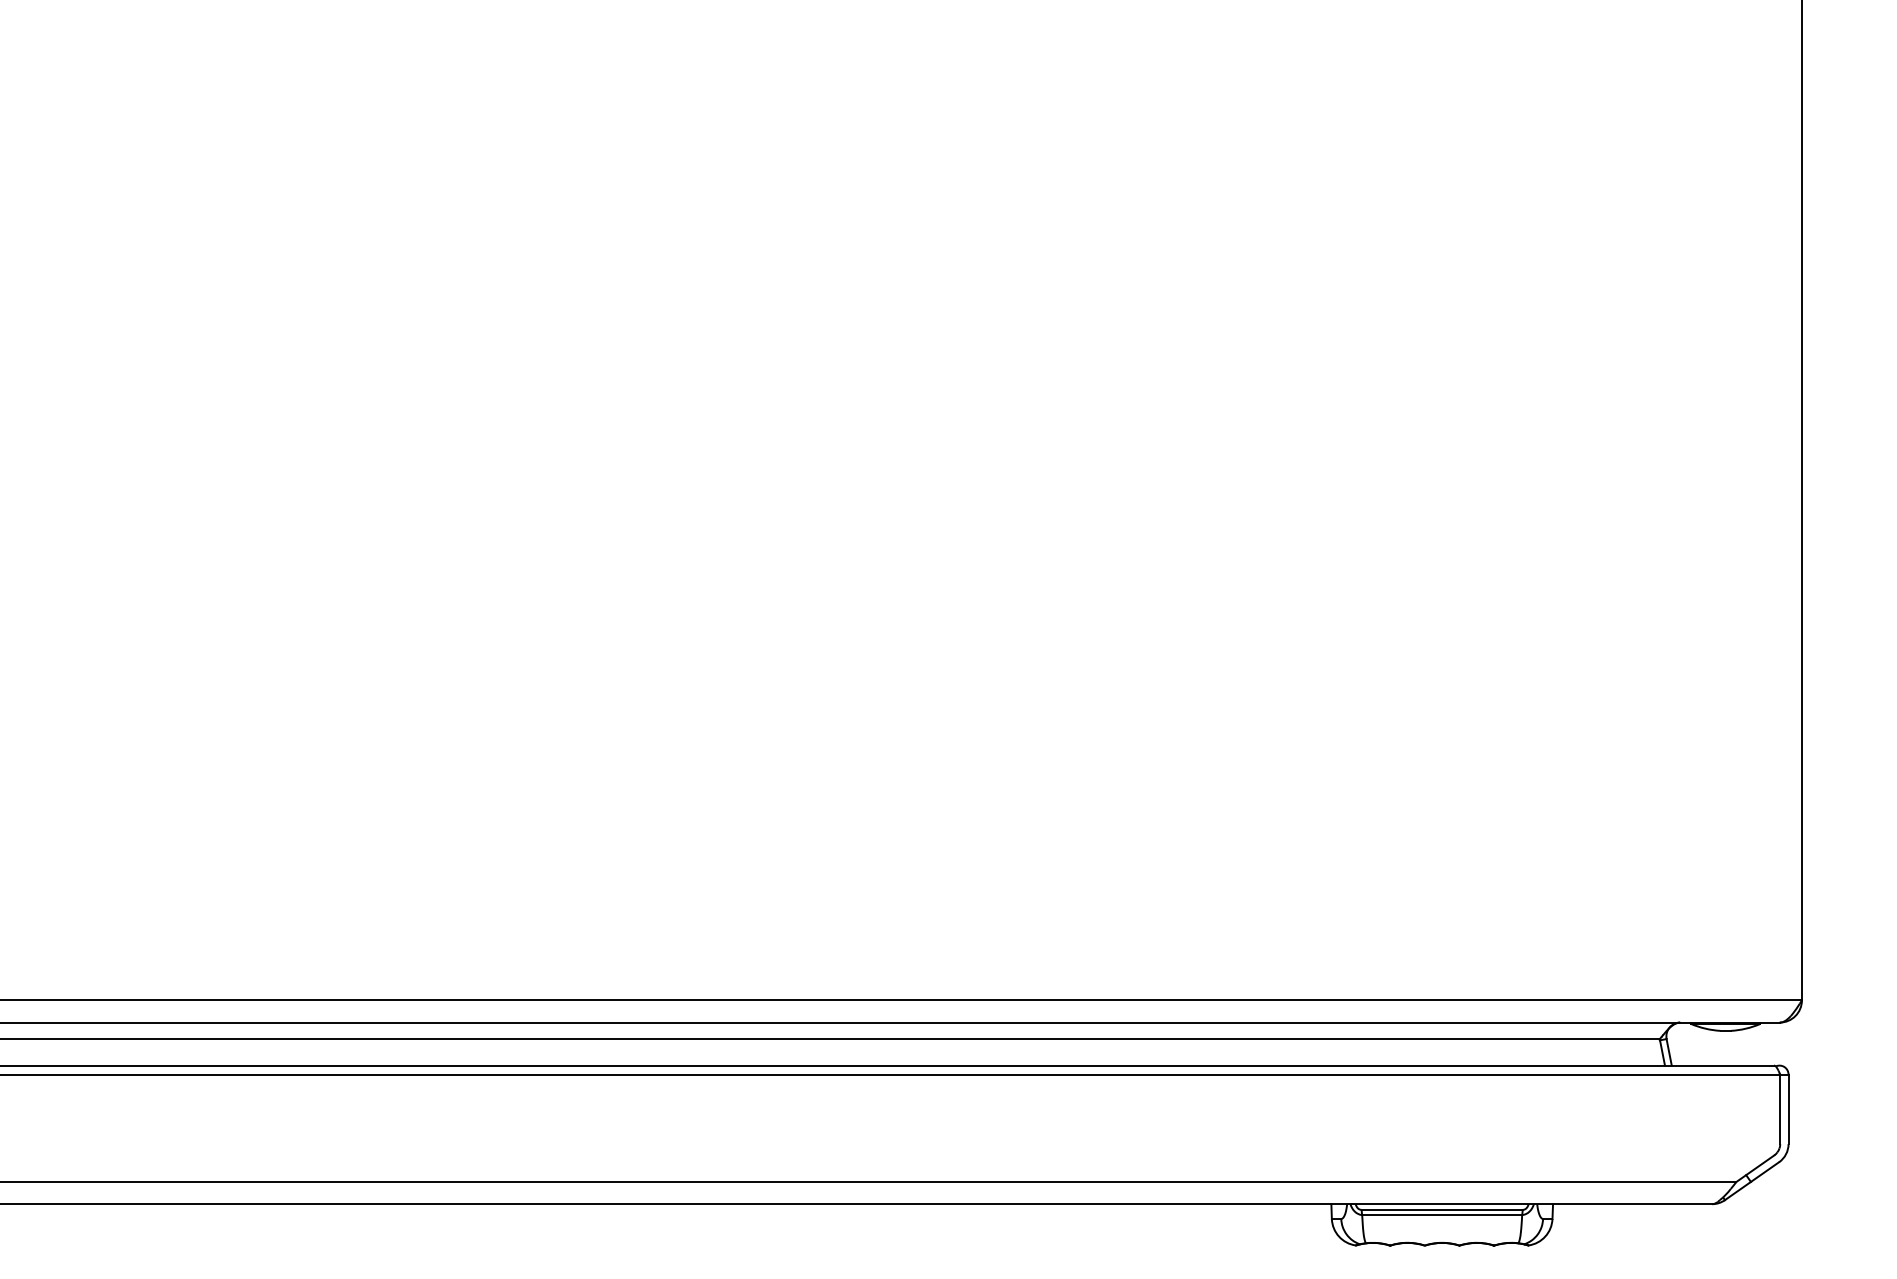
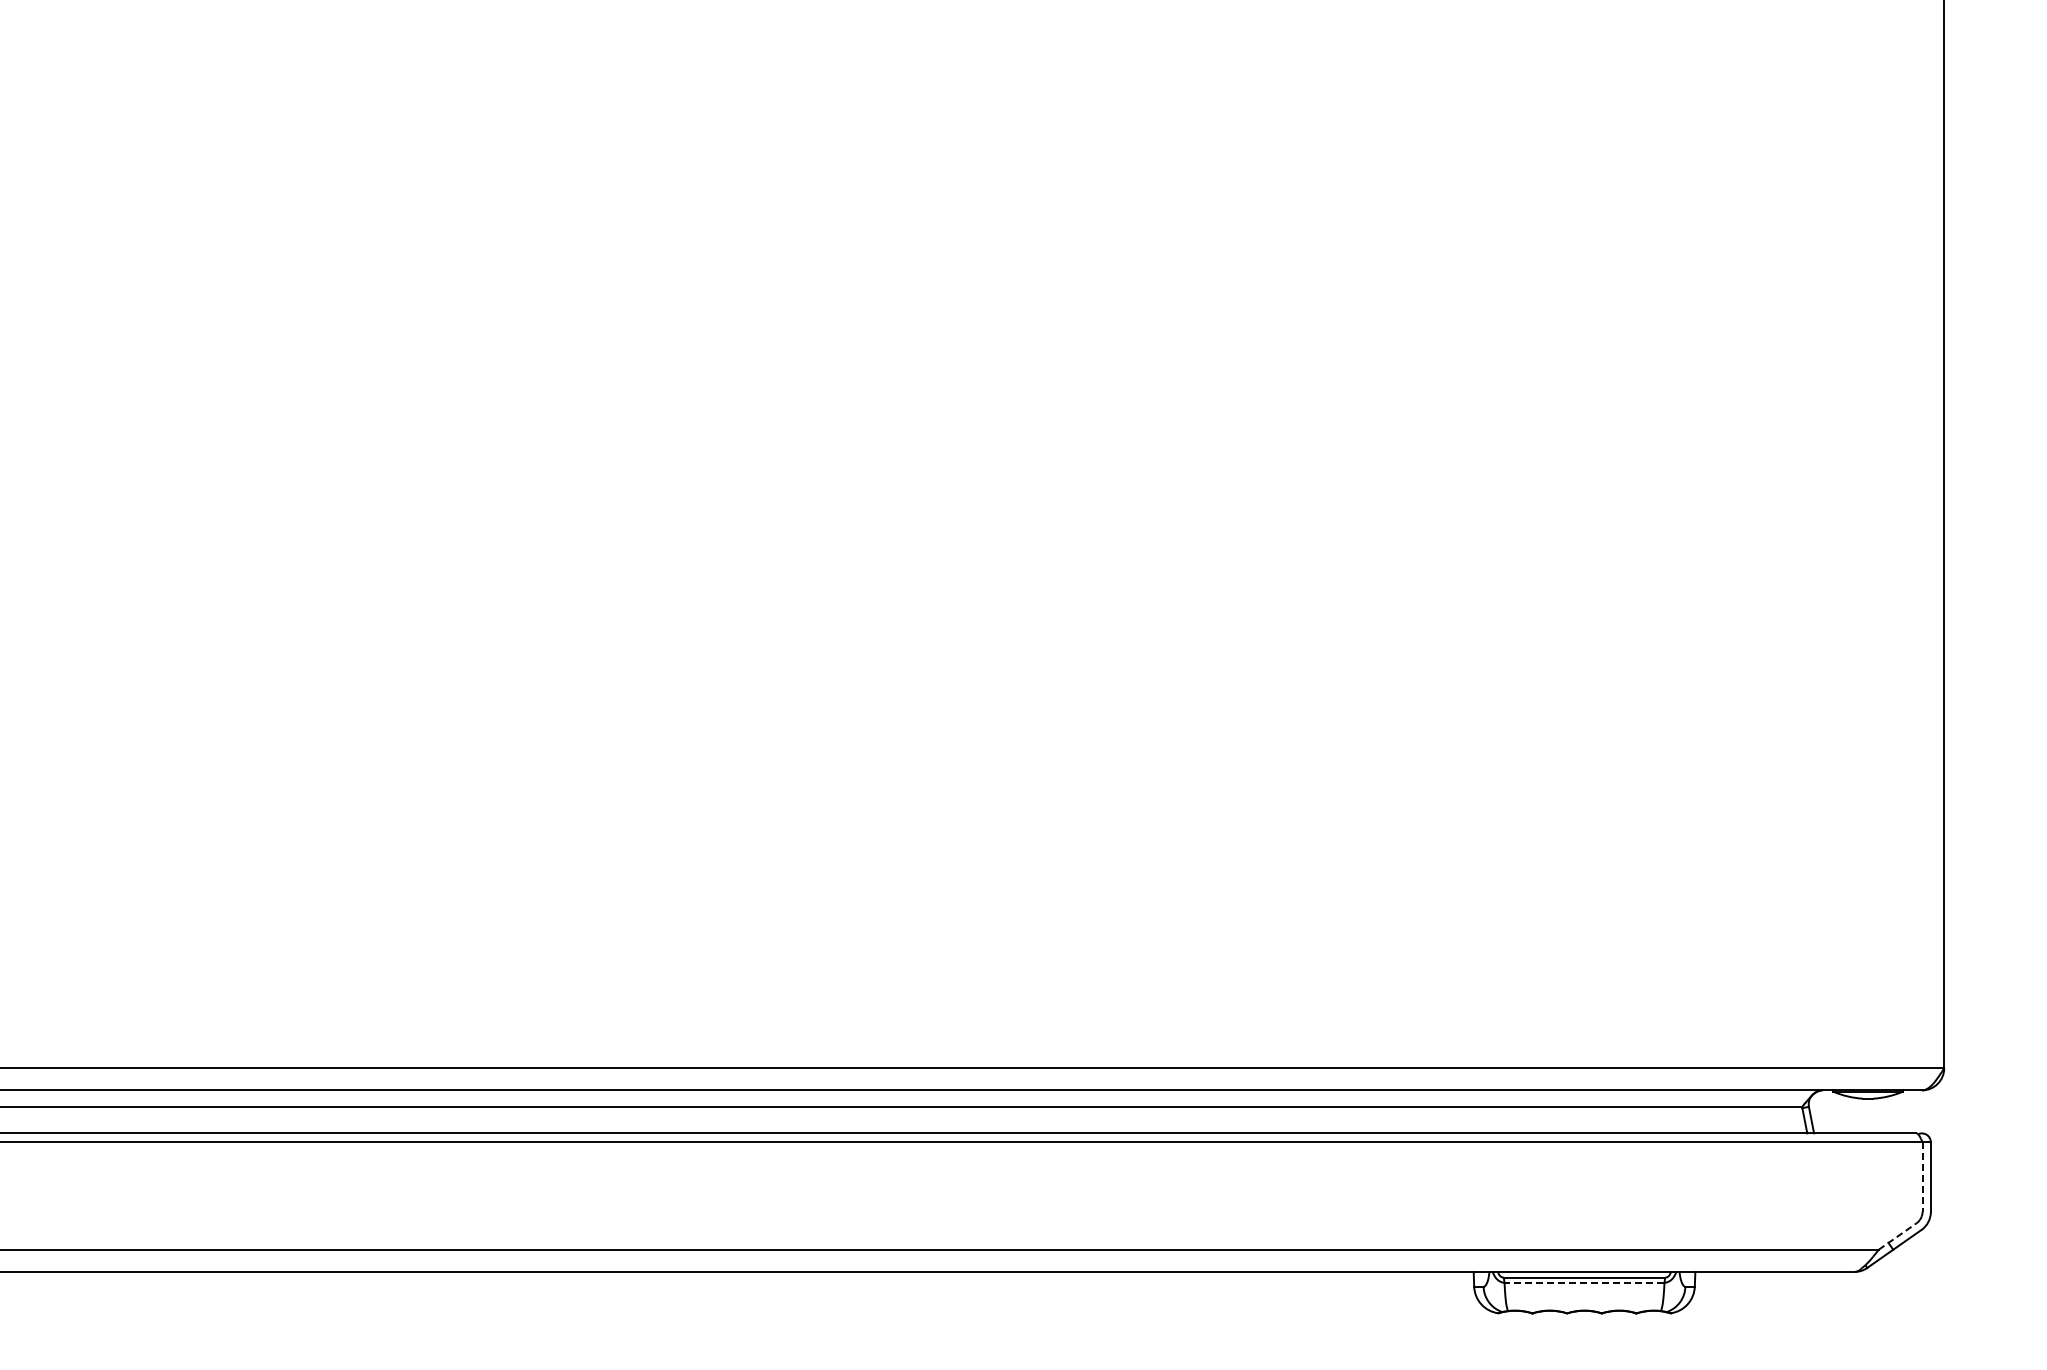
line: (1780, 1109) -> (1922, 1177), solid -> dashed
line: (1756, 1168) -> (1898, 1236), solid -> dashed
line: (1442, 1214) -> (1584, 1282), solid -> dashed

